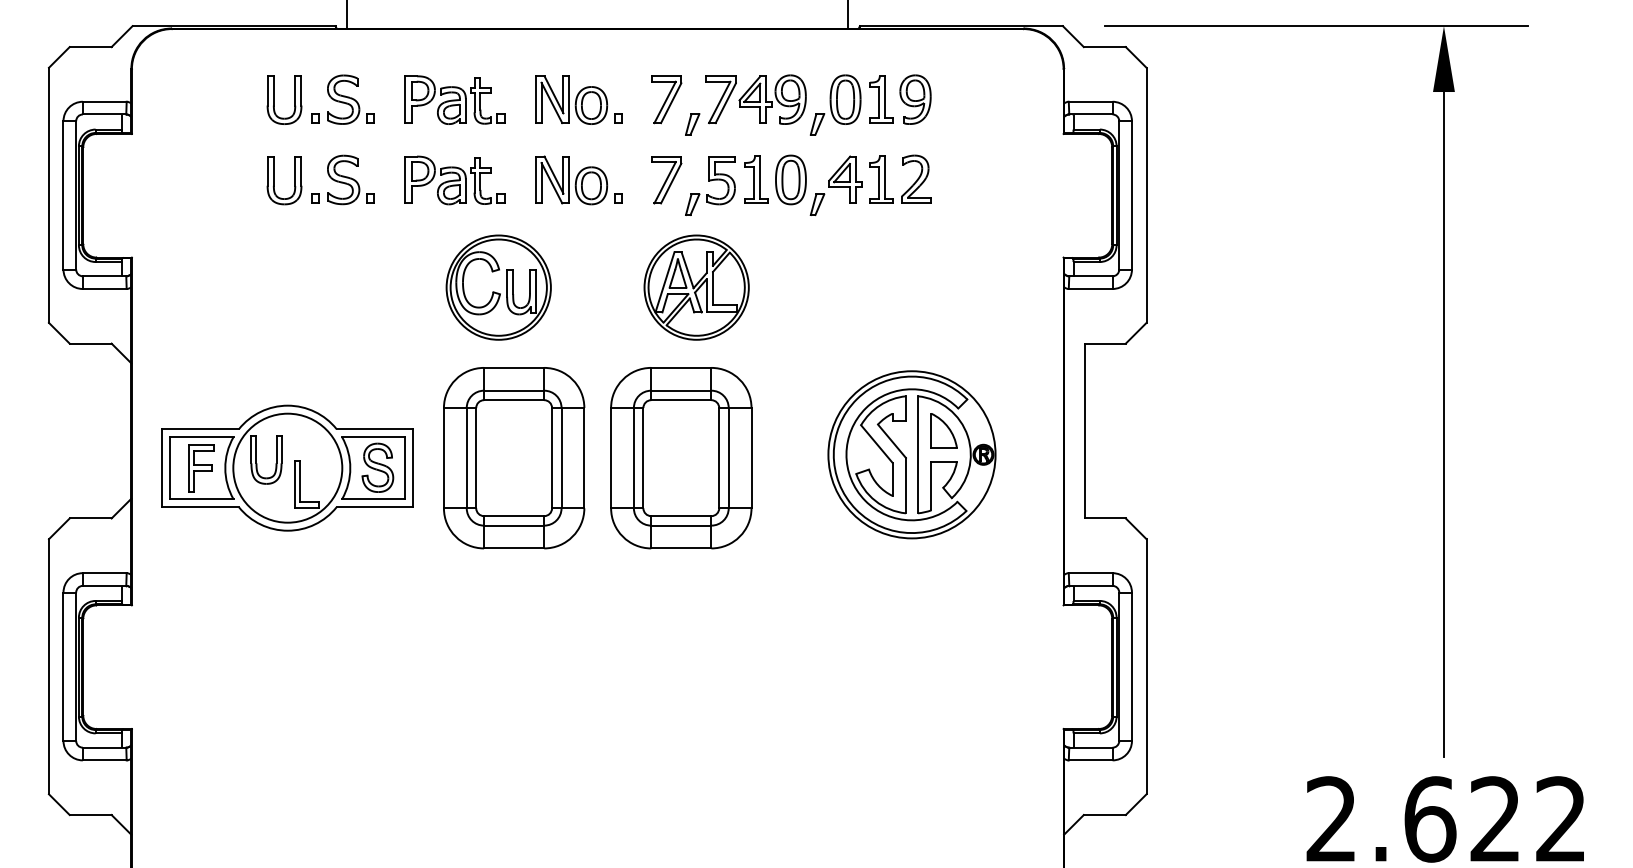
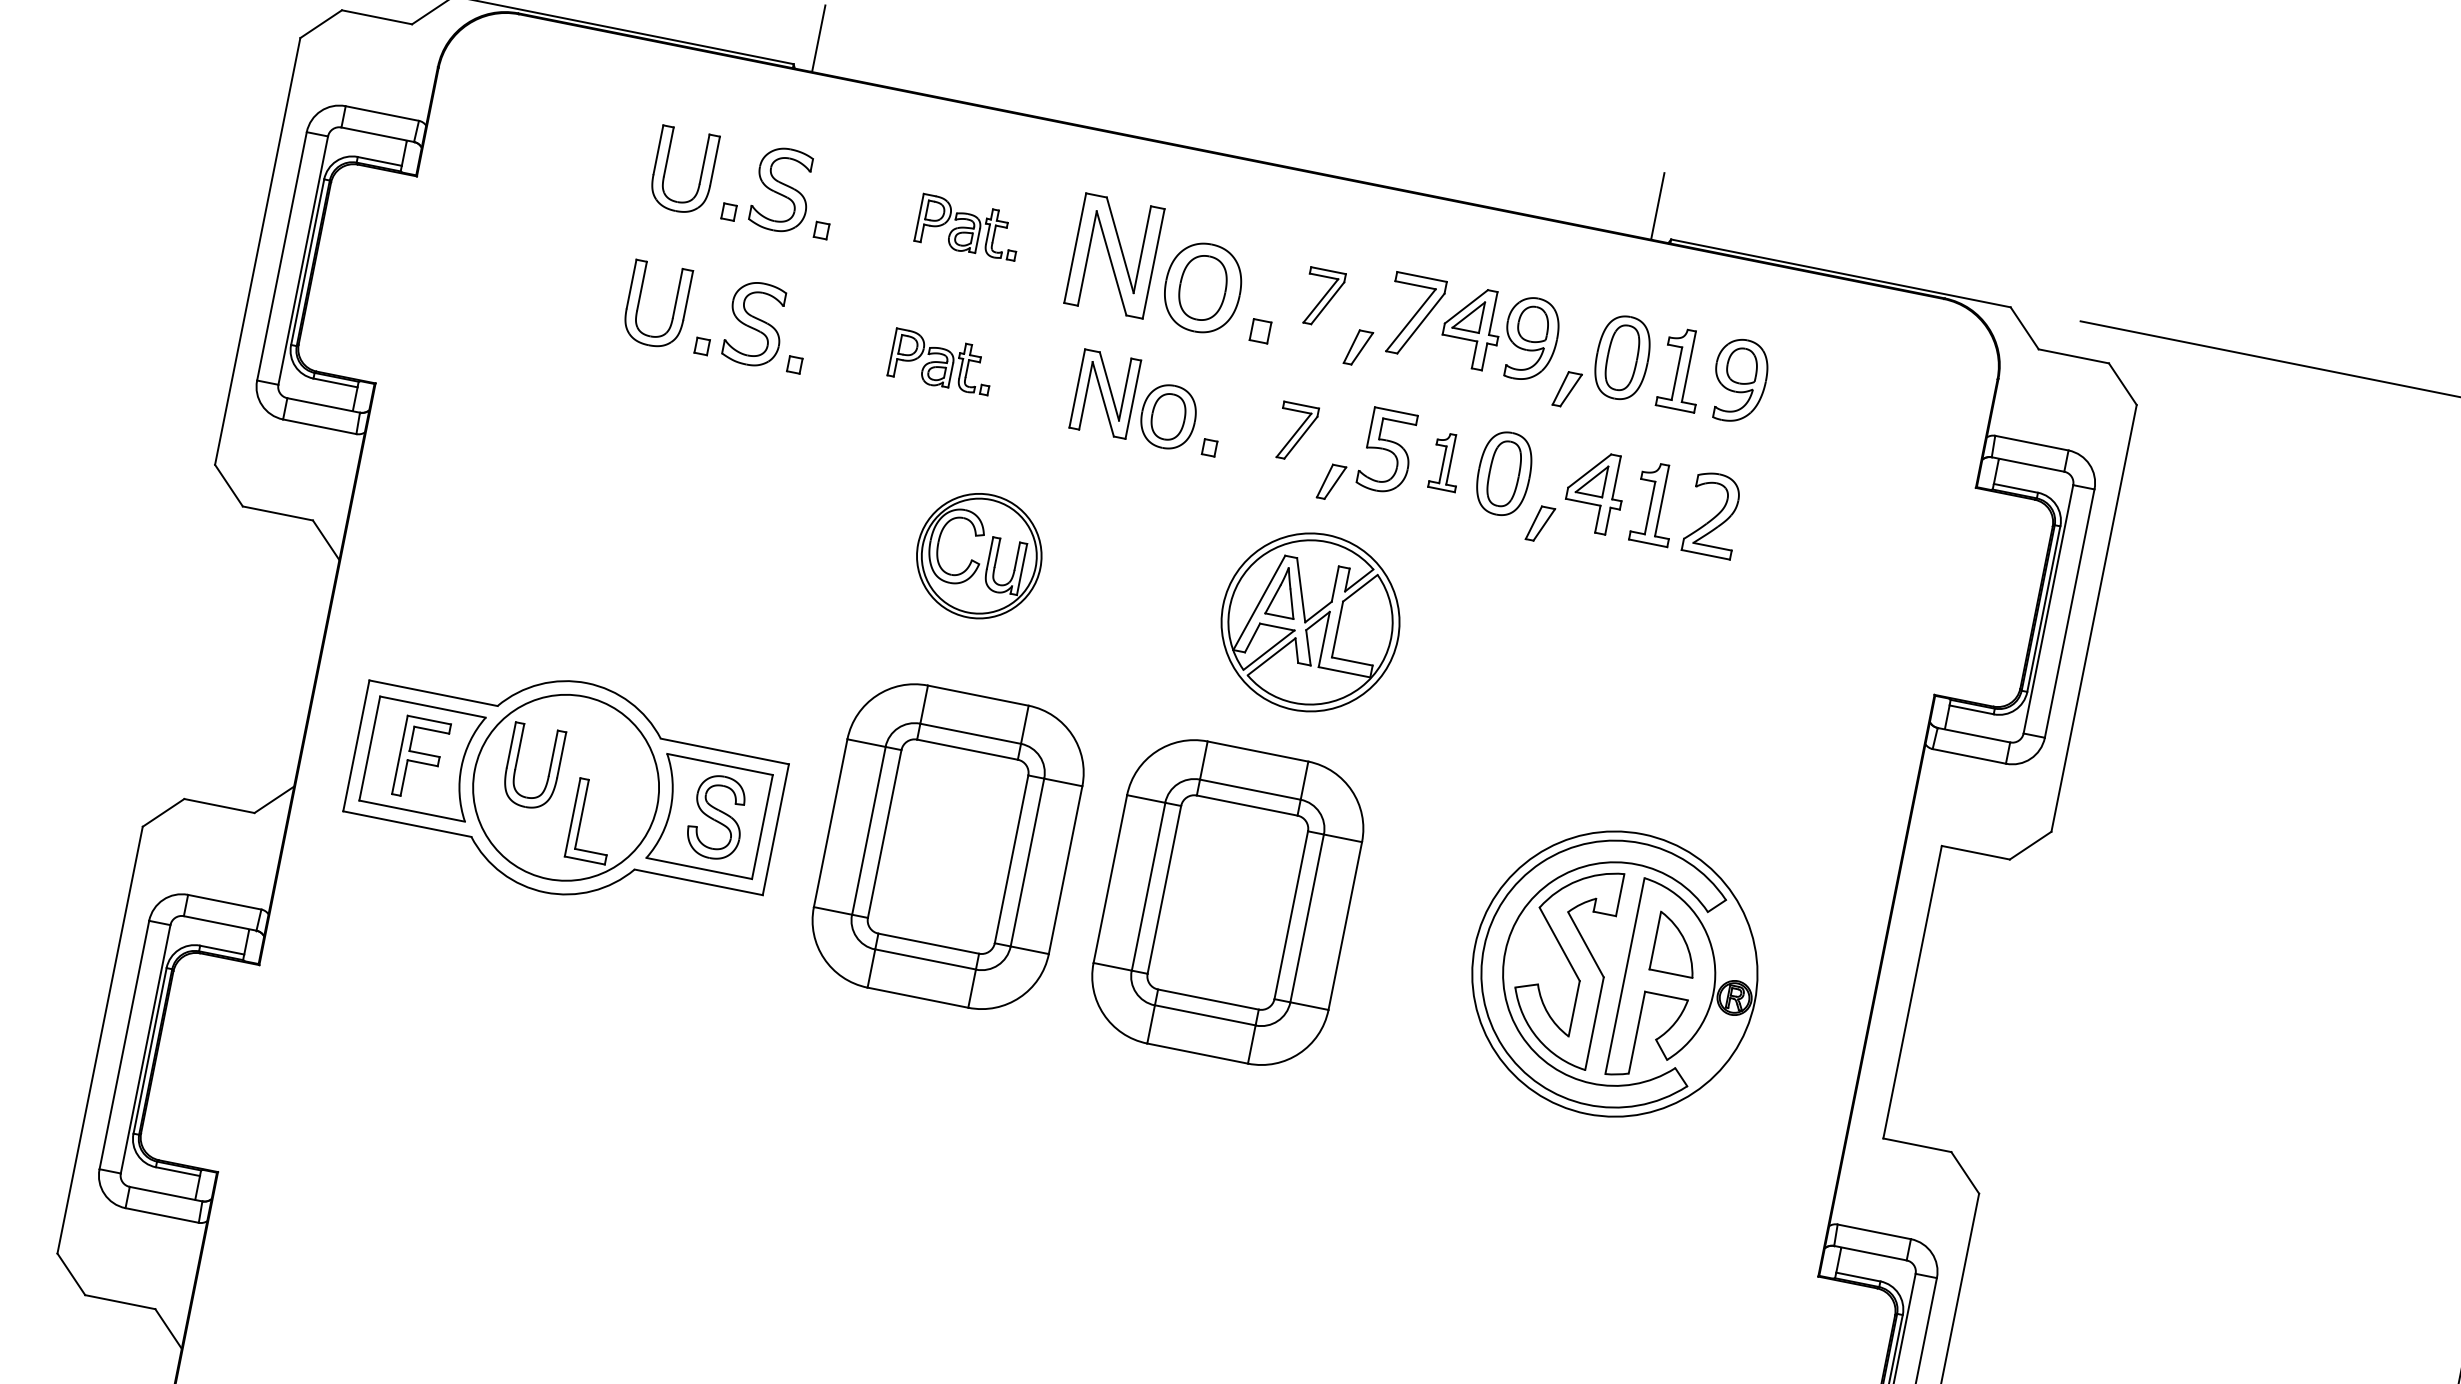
part: (454, 99) -> (968, 226), size x0.6
part: (578, 99) -> (1175, 268), size x1.4
part: (666, 99) -> (1322, 297), size x0.7
part: (756, 179) -> (1446, 461), size x0.7
part: (454, 180) -> (941, 362), size x0.6
part: (666, 180) -> (1295, 433), size x0.7
part: (498, 287) -> (979, 555), size x0.7

